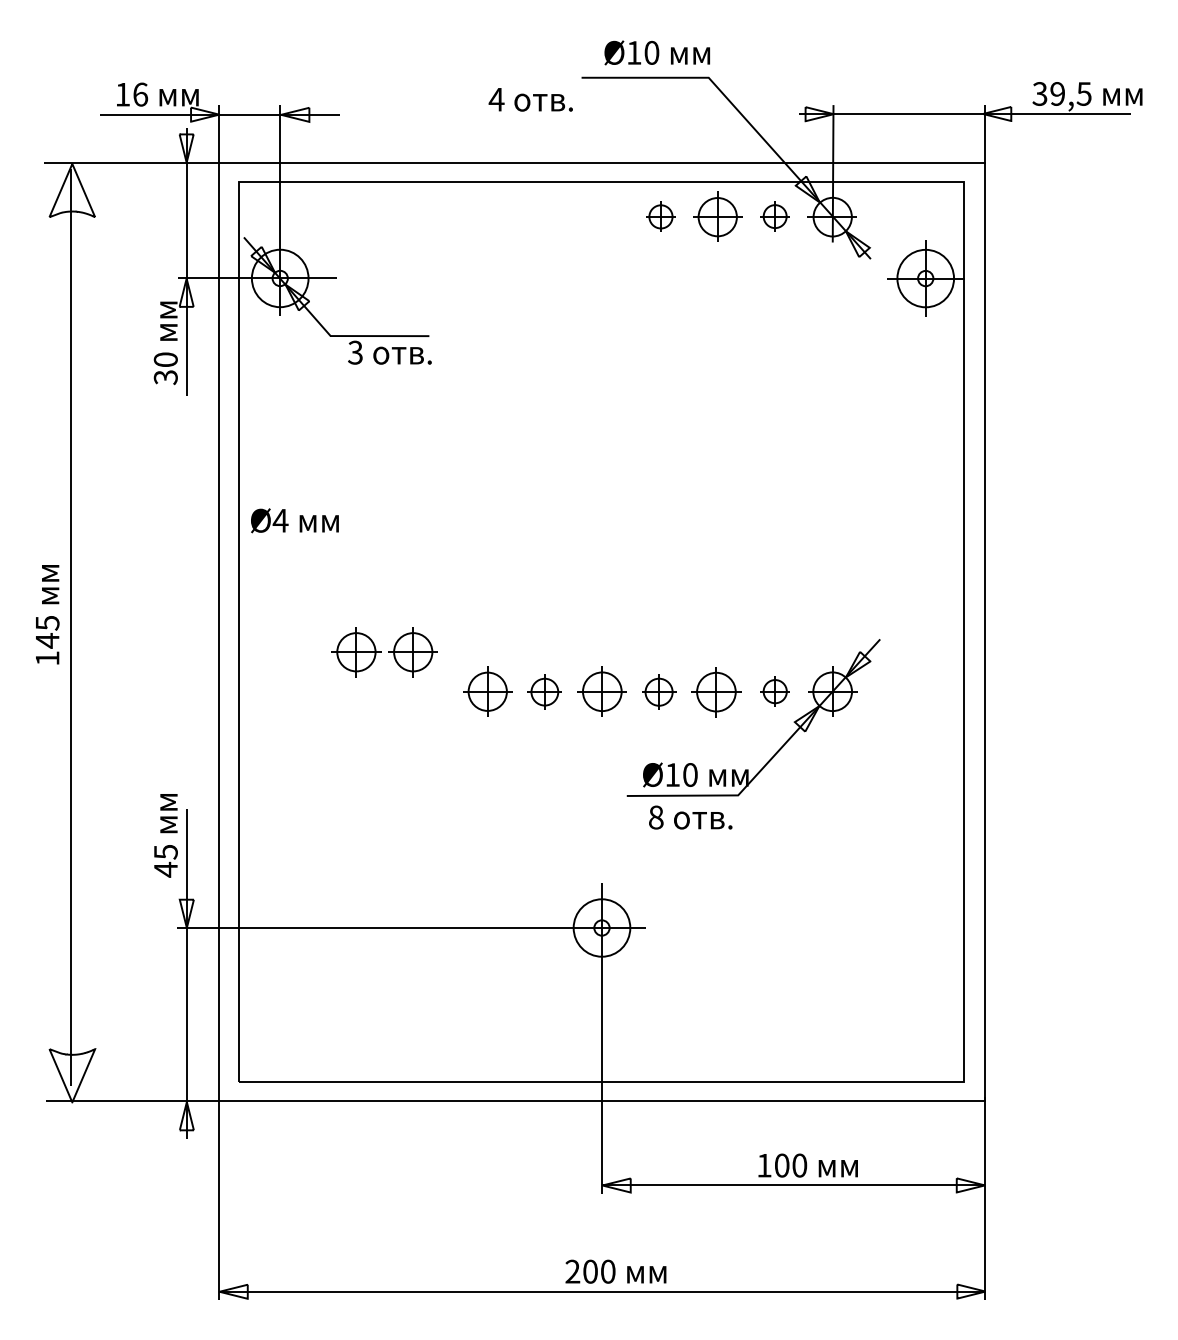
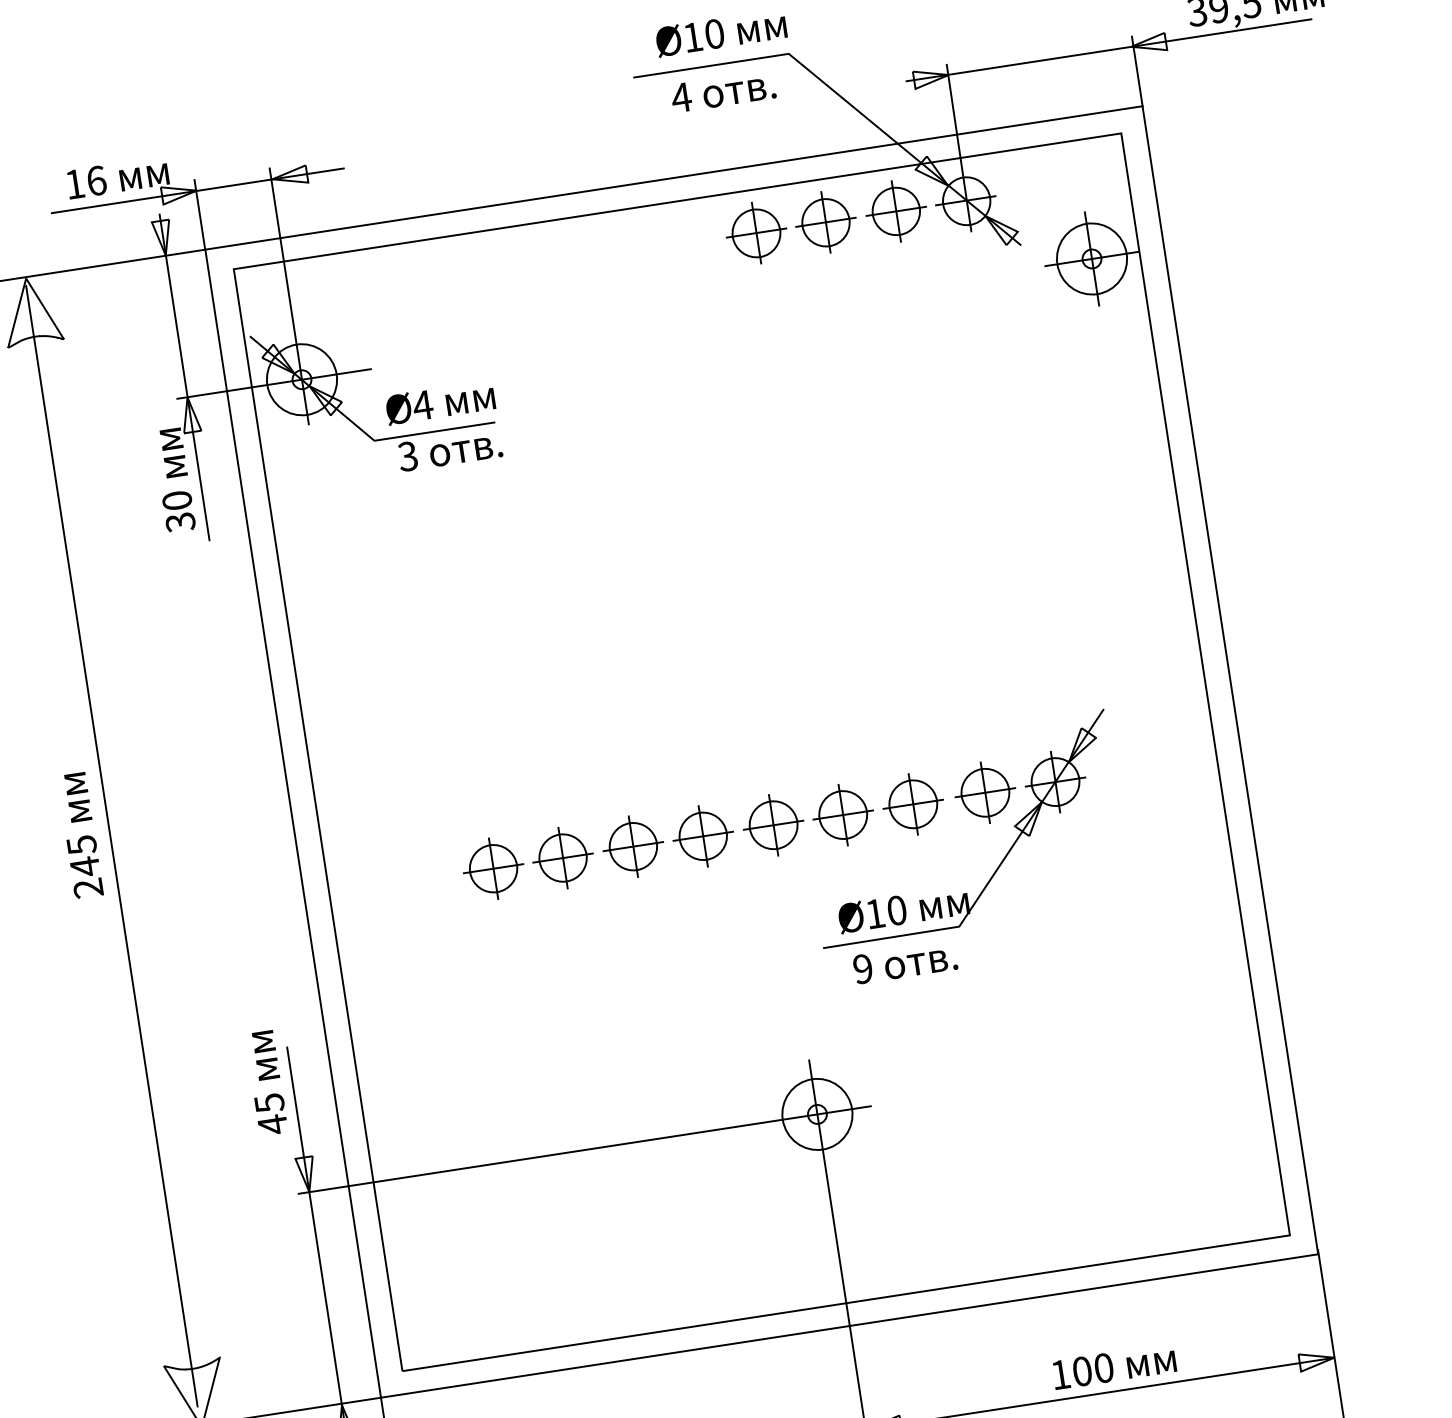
text: (530, 99) -> (722, 91), moved
part: (660, 216) -> (755, 232), size x1.67
part: (774, 216) -> (895, 211), size x1.67
text: (294, 520) -> (439, 402), moved
part: (384, 652) -> (527, 863), moved
text: (47, 658) -> (88, 888), 145 -> 245
part: (774, 691) -> (984, 792), size x1.67
part: (544, 692) -> (702, 836), size x1.43
part: (658, 692) -> (842, 815), size x1.43
text: (656, 817) -> (863, 968), 8 -> 9

